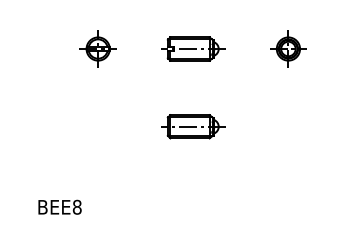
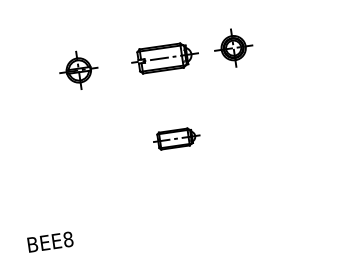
part: (97, 48) -> (78, 70), moved
part: (288, 48) -> (233, 47), moved
part: (193, 126) -> (176, 138), size x0.7

